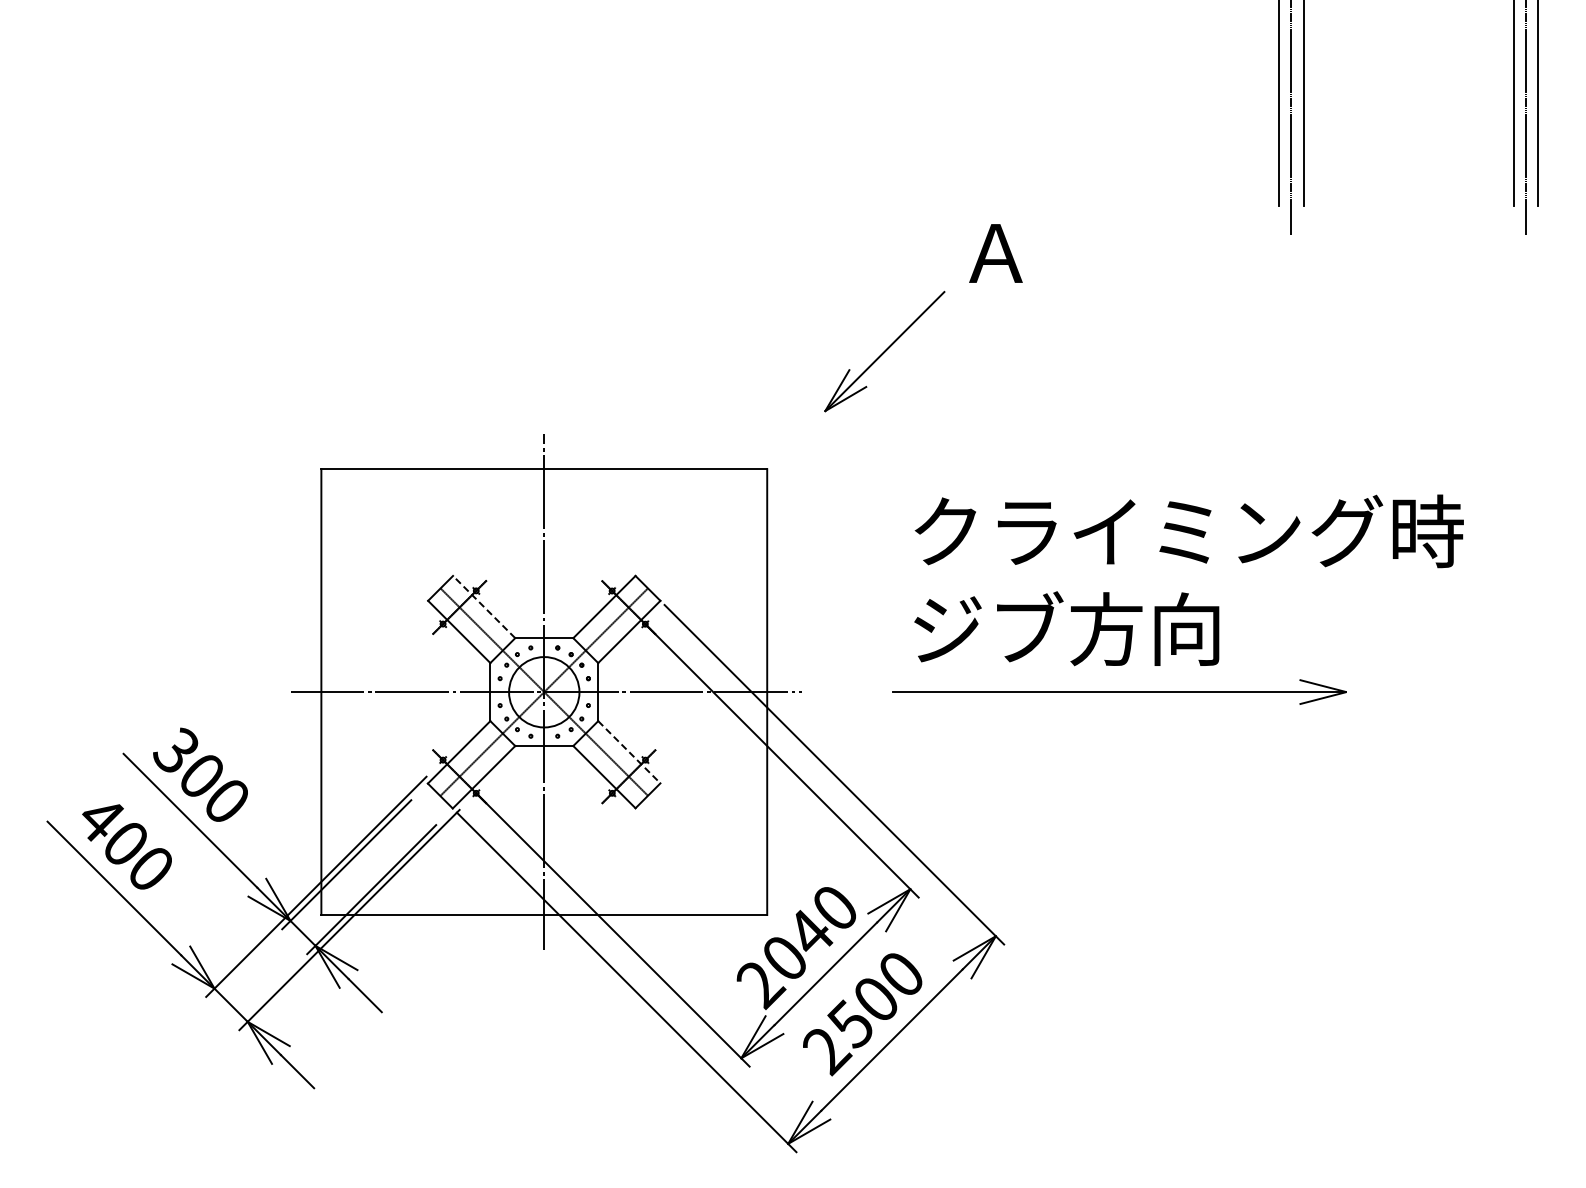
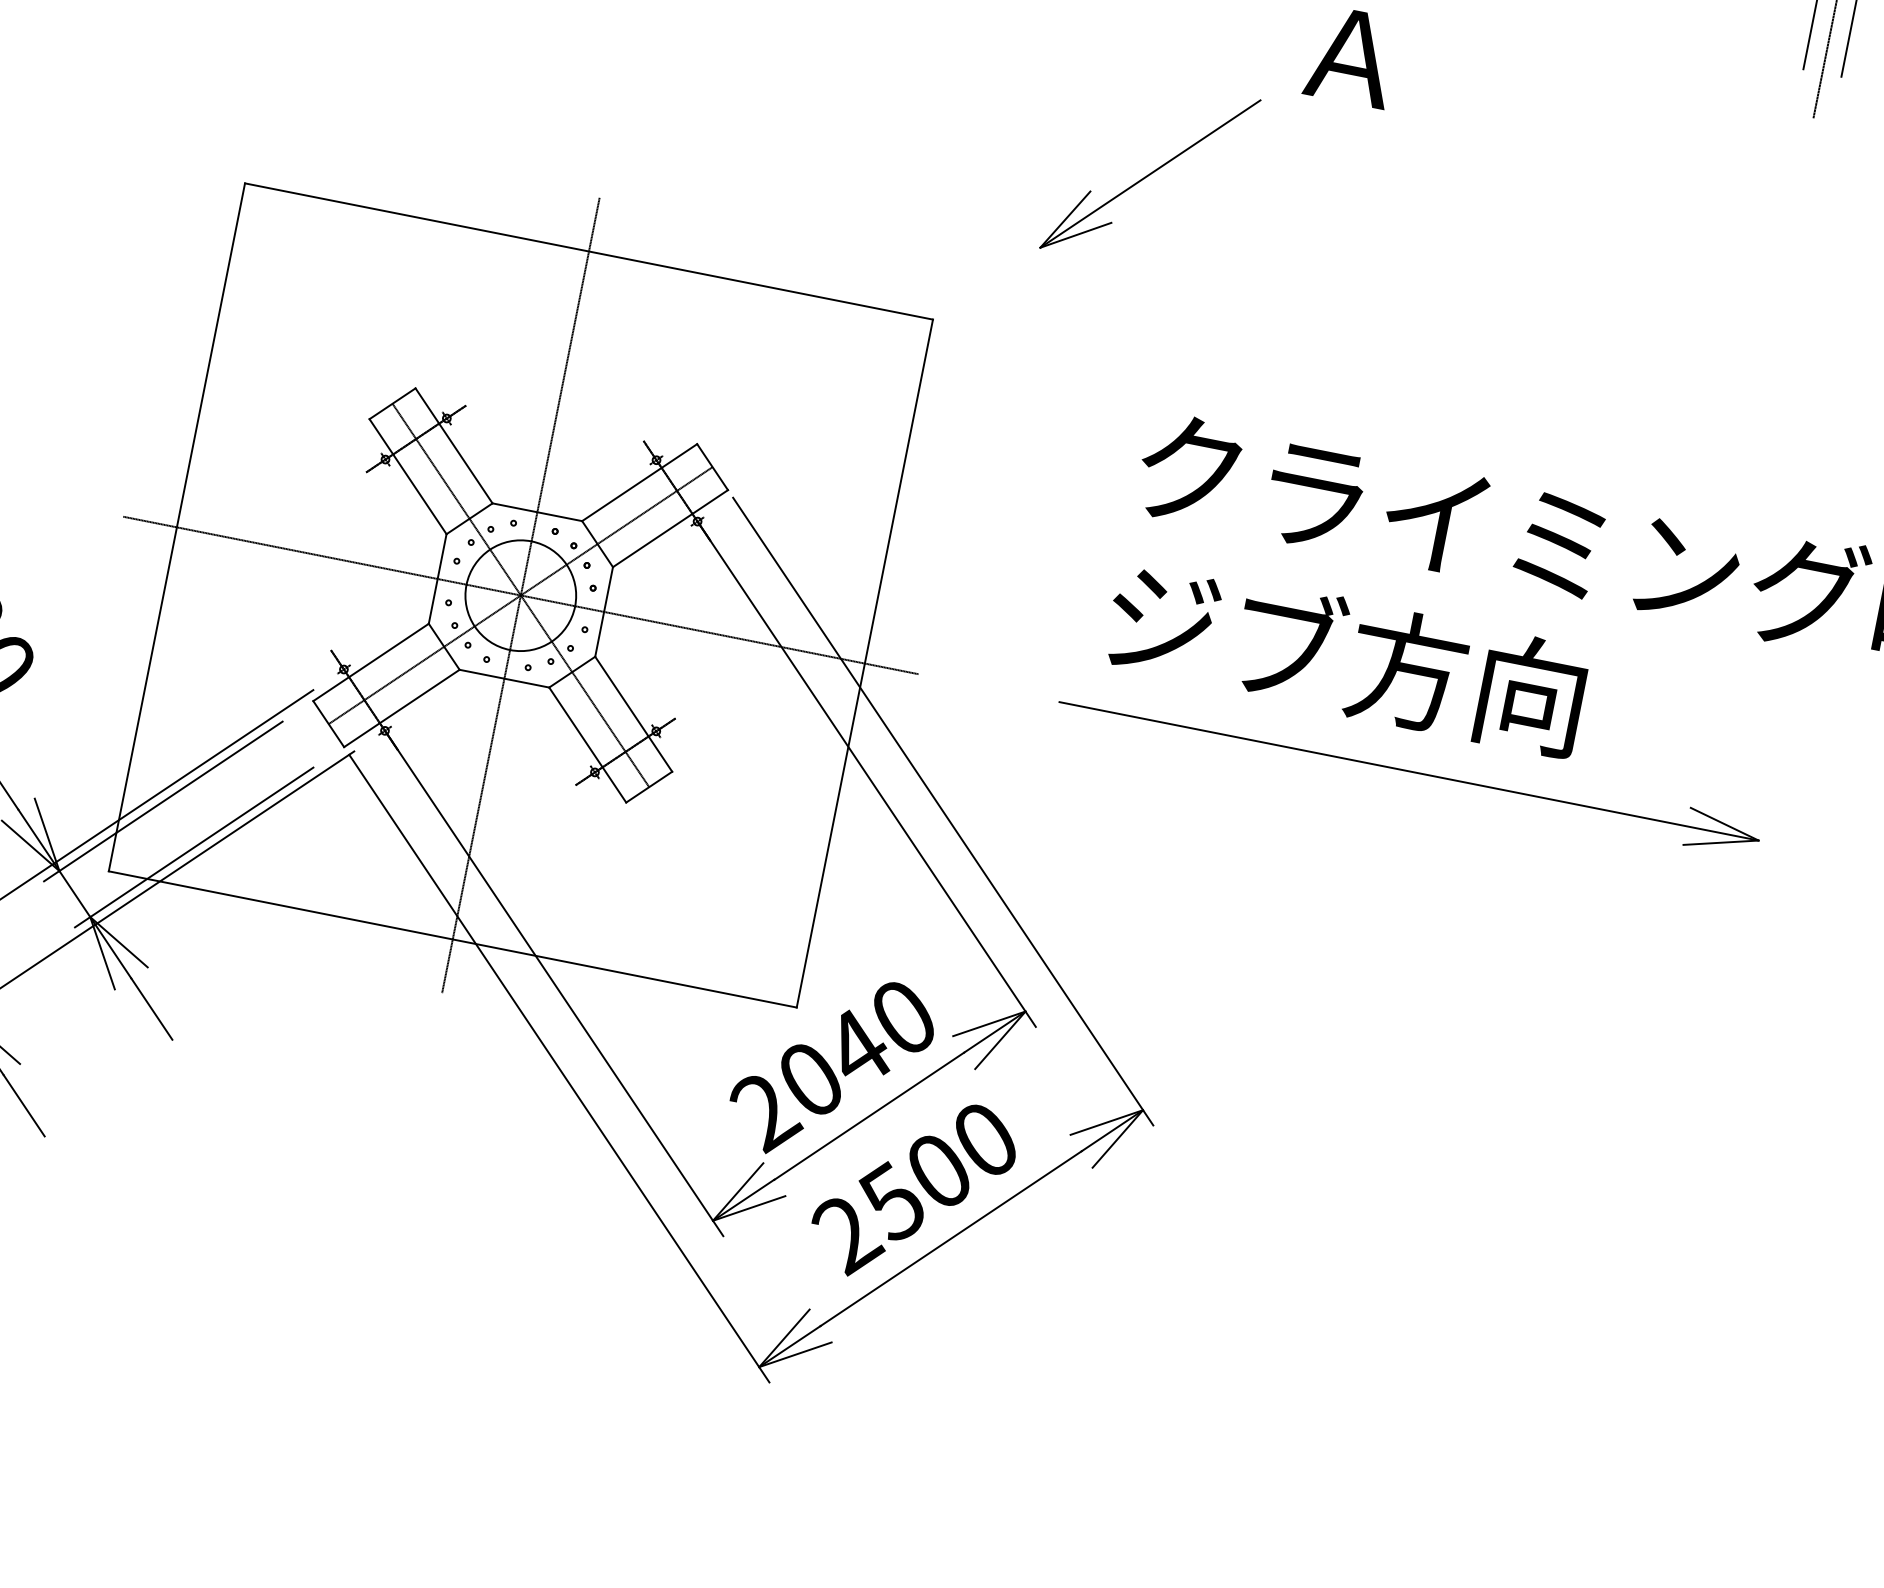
line: (484, 607) -> (454, 446), dashed -> solid
line: (629, 752) -> (633, 714), dashed -> solid

